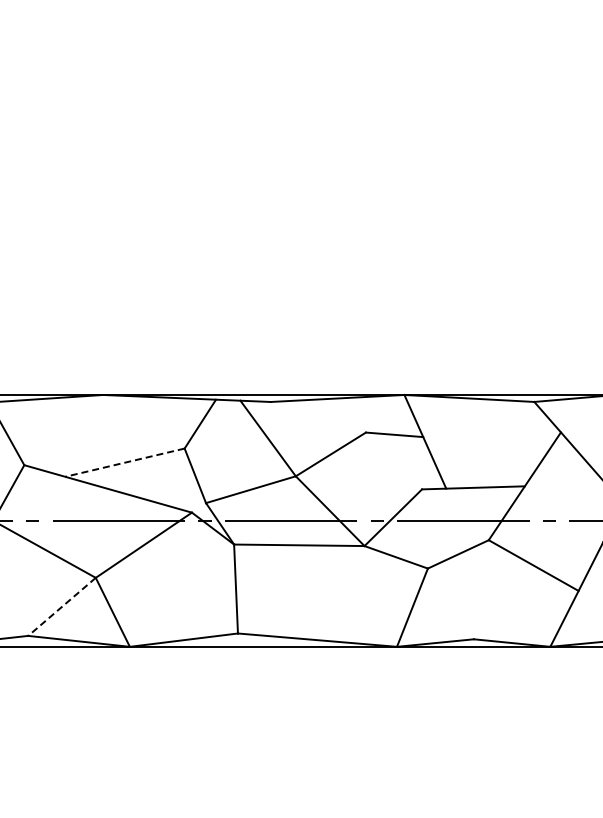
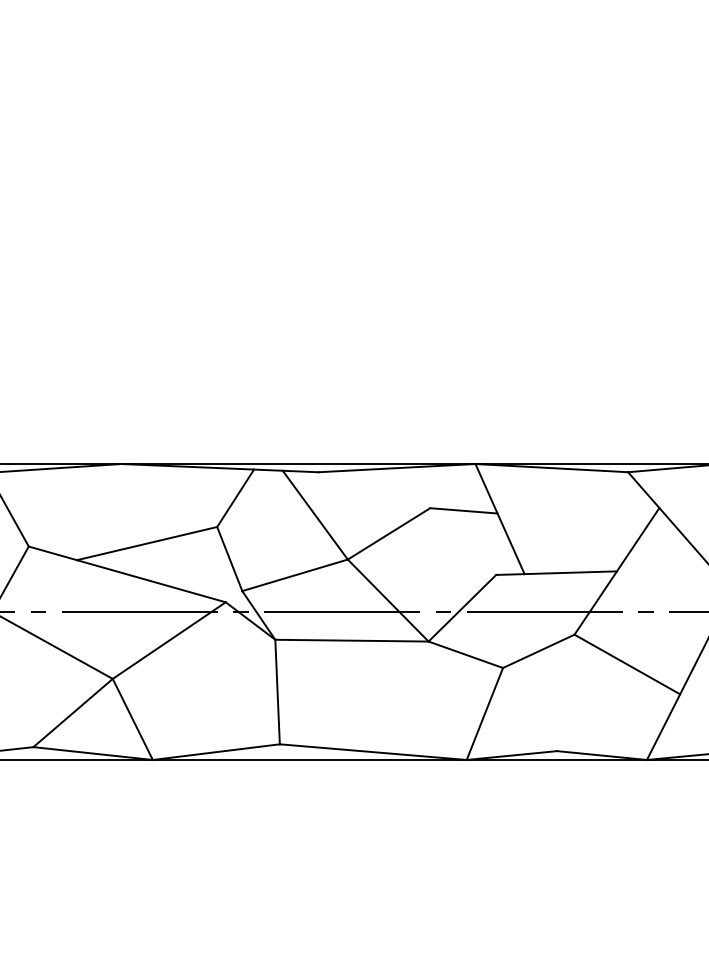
line: (124, 462) -> (146, 543), dashed -> solid
line: (62, 606) -> (73, 712), dashed -> solid

